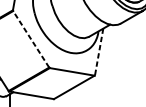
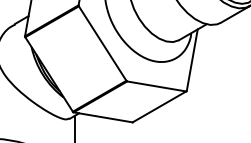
line: (31, 39) -> (102, 43), dashed -> solid
line: (99, 52) -> (192, 60), dashed -> solid

